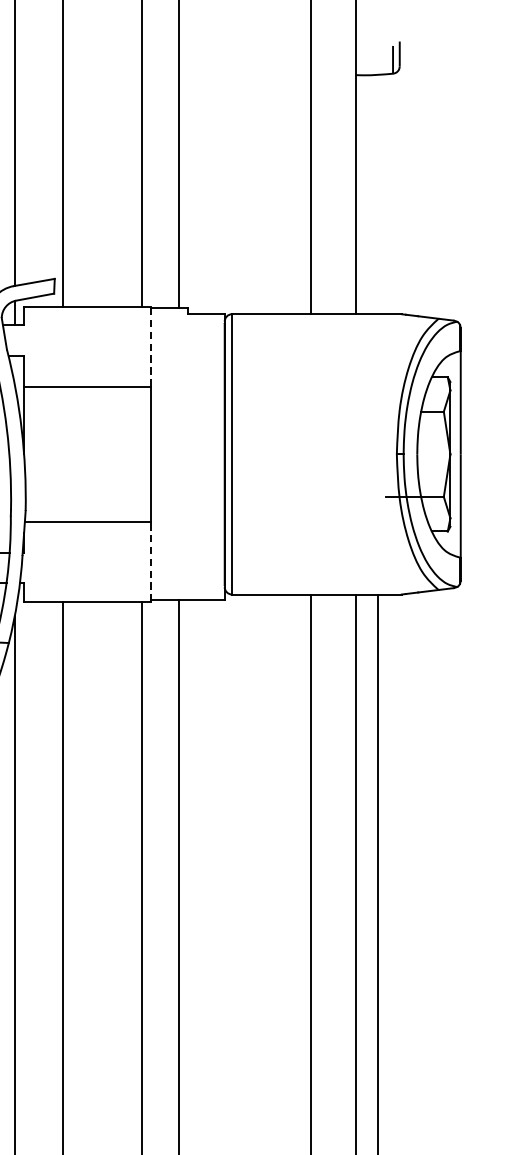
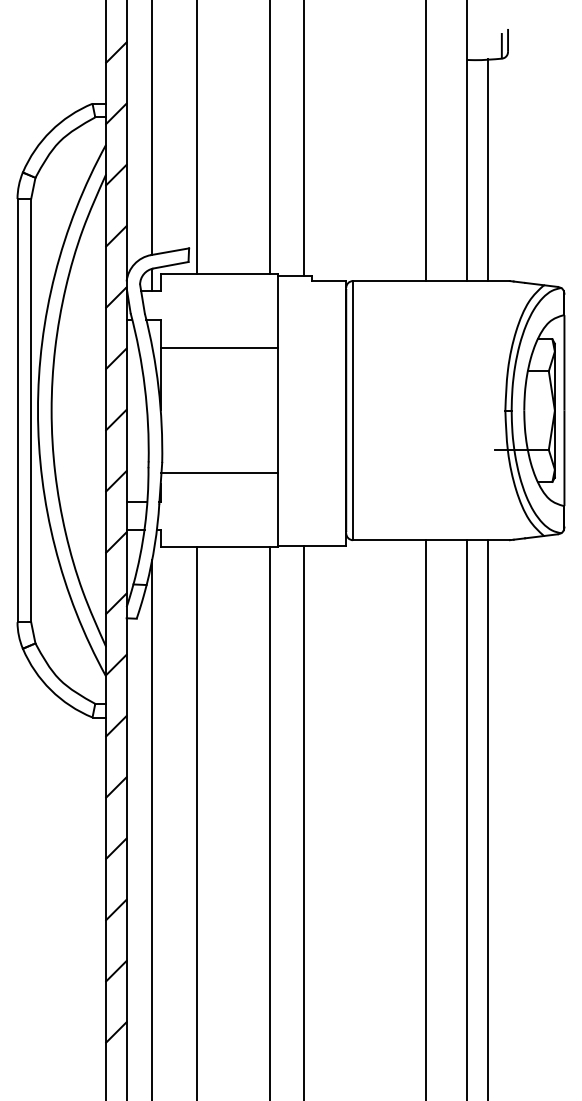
line: (377, 194) -> (487, 170), added
line: (151, 347) -> (278, 311), dashed -> solid
line: (151, 562) -> (278, 510), dashed -> solid

